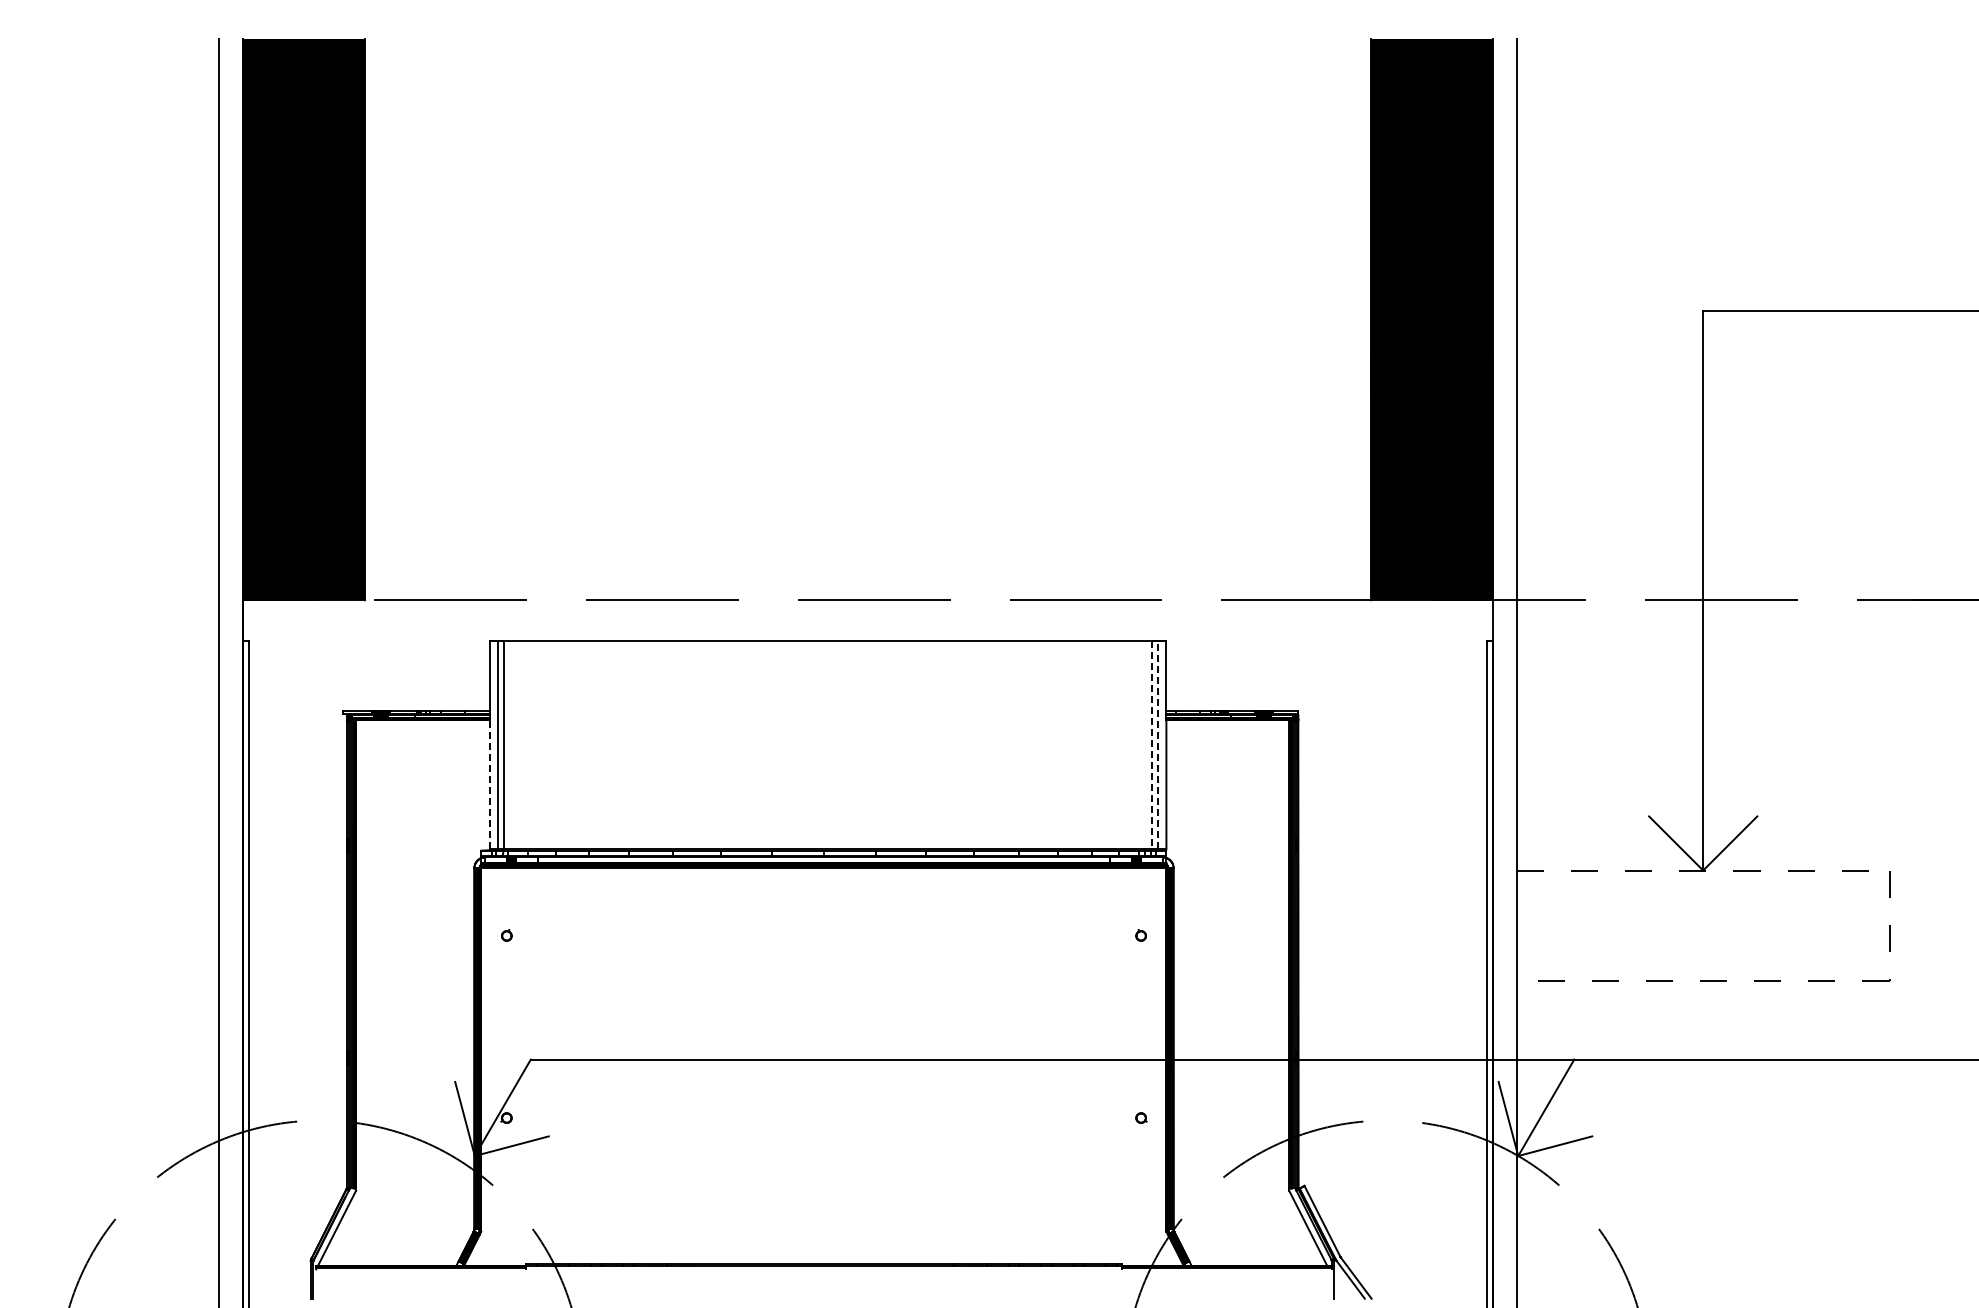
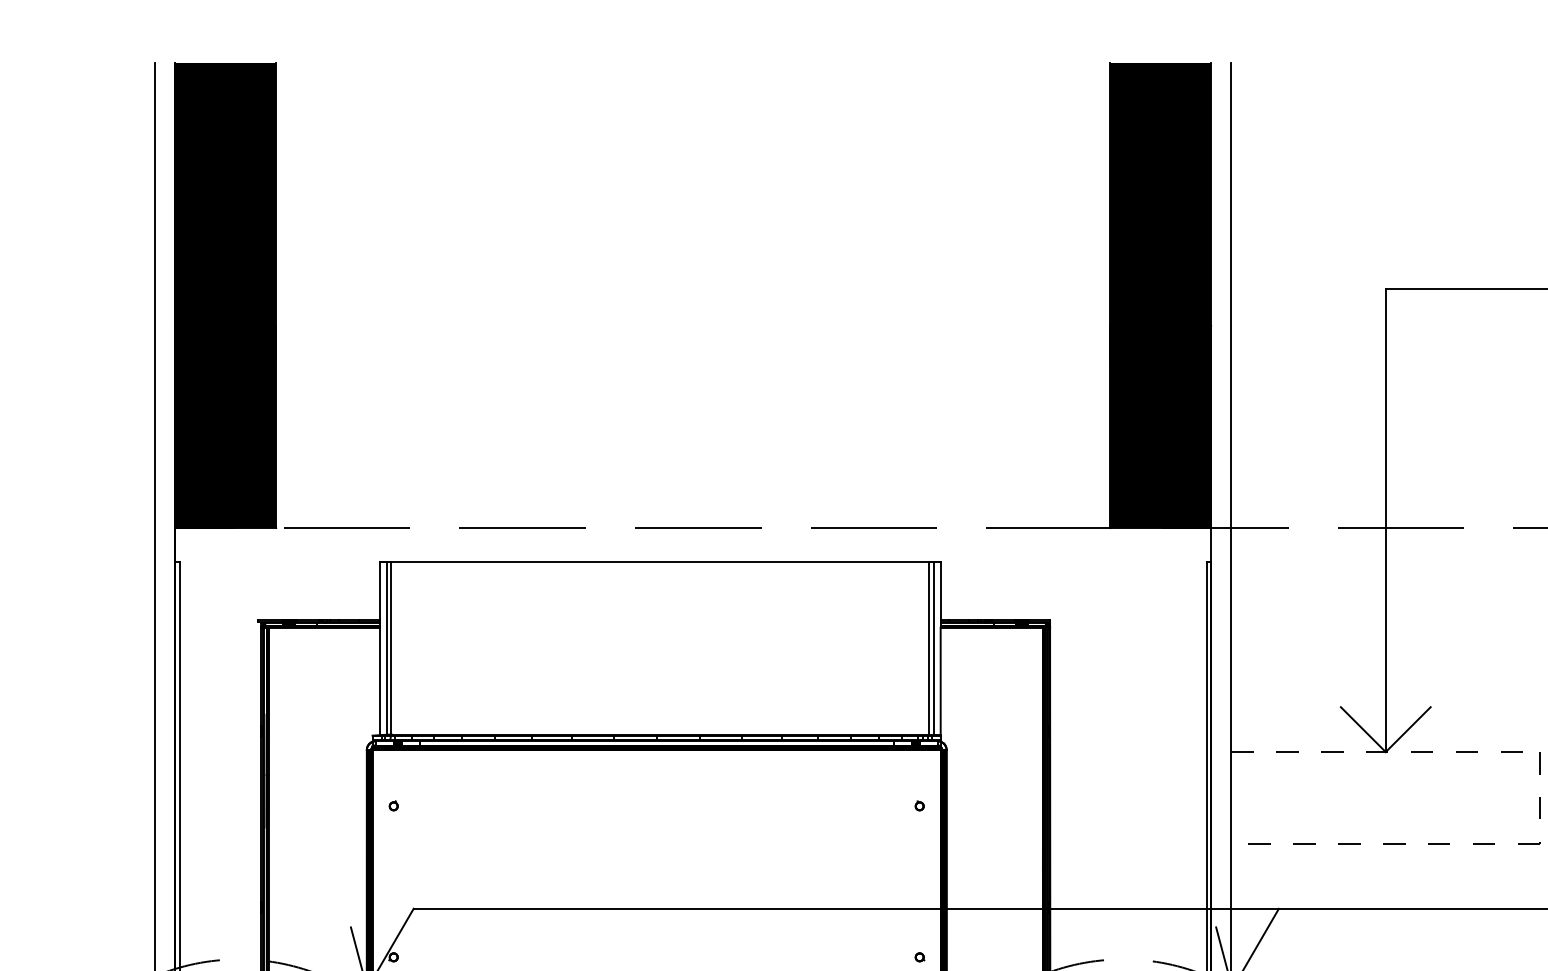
line: (1158, 744) -> (934, 647), dashed -> solid
line: (1152, 745) -> (929, 648), dashed -> solid
line: (490, 784) -> (380, 680), dashed -> solid

